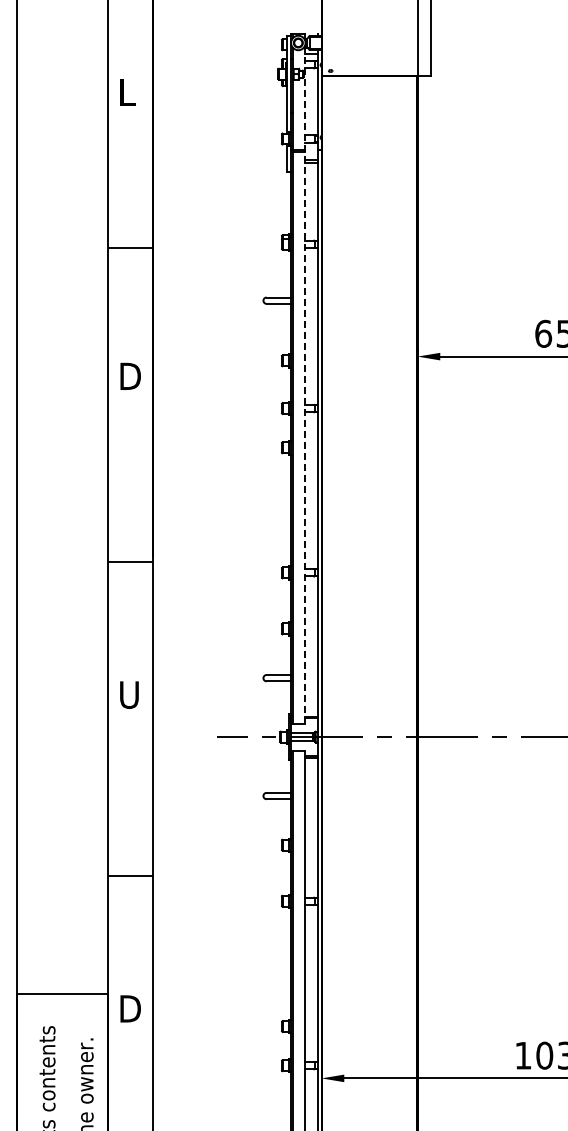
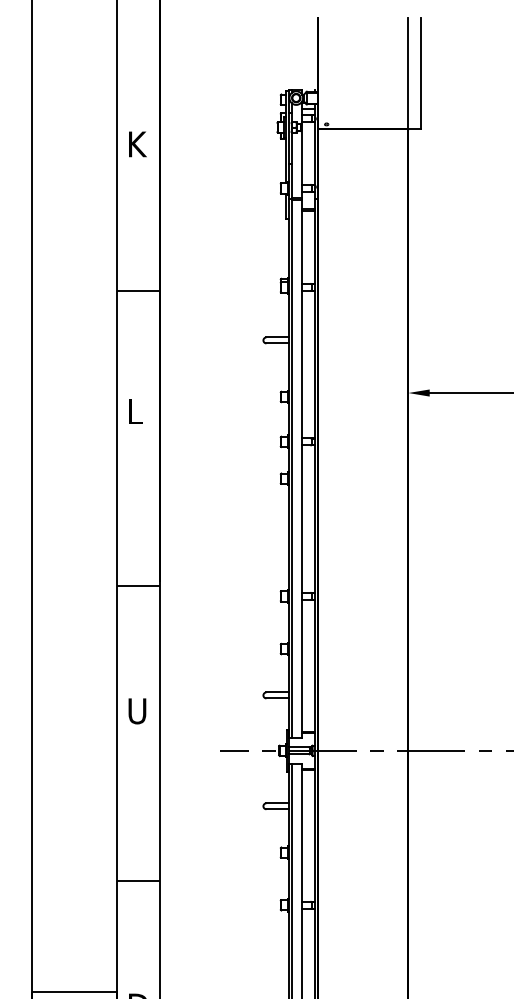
text: (129, 91) -> (137, 143), L -> K
text: (130, 375) -> (138, 410), D -> L
line: (304, 384) -> (302, 419), dashed -> solid

